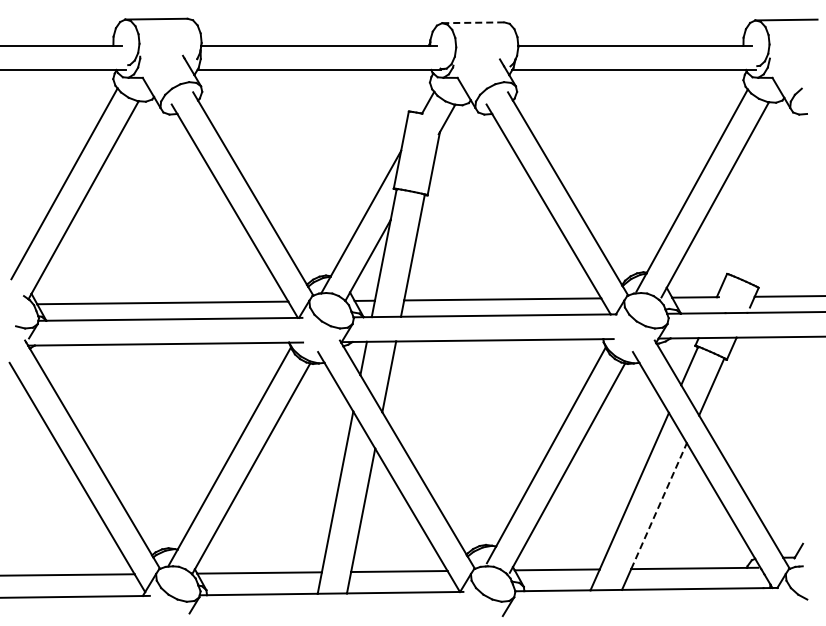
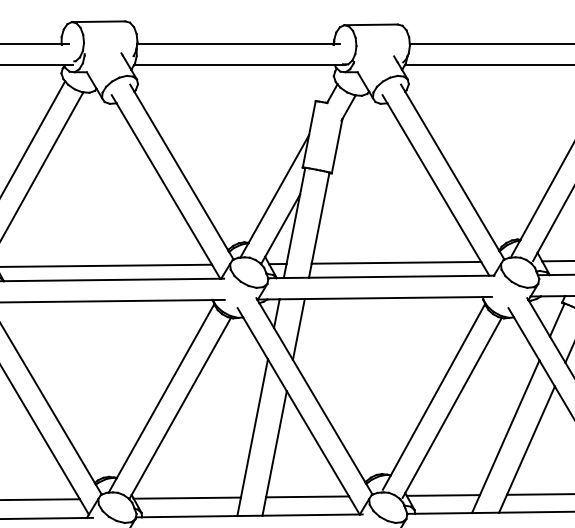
line: (473, 22) -> (371, 24), dashed -> solid
line: (659, 506) -> (531, 440), dashed -> solid

